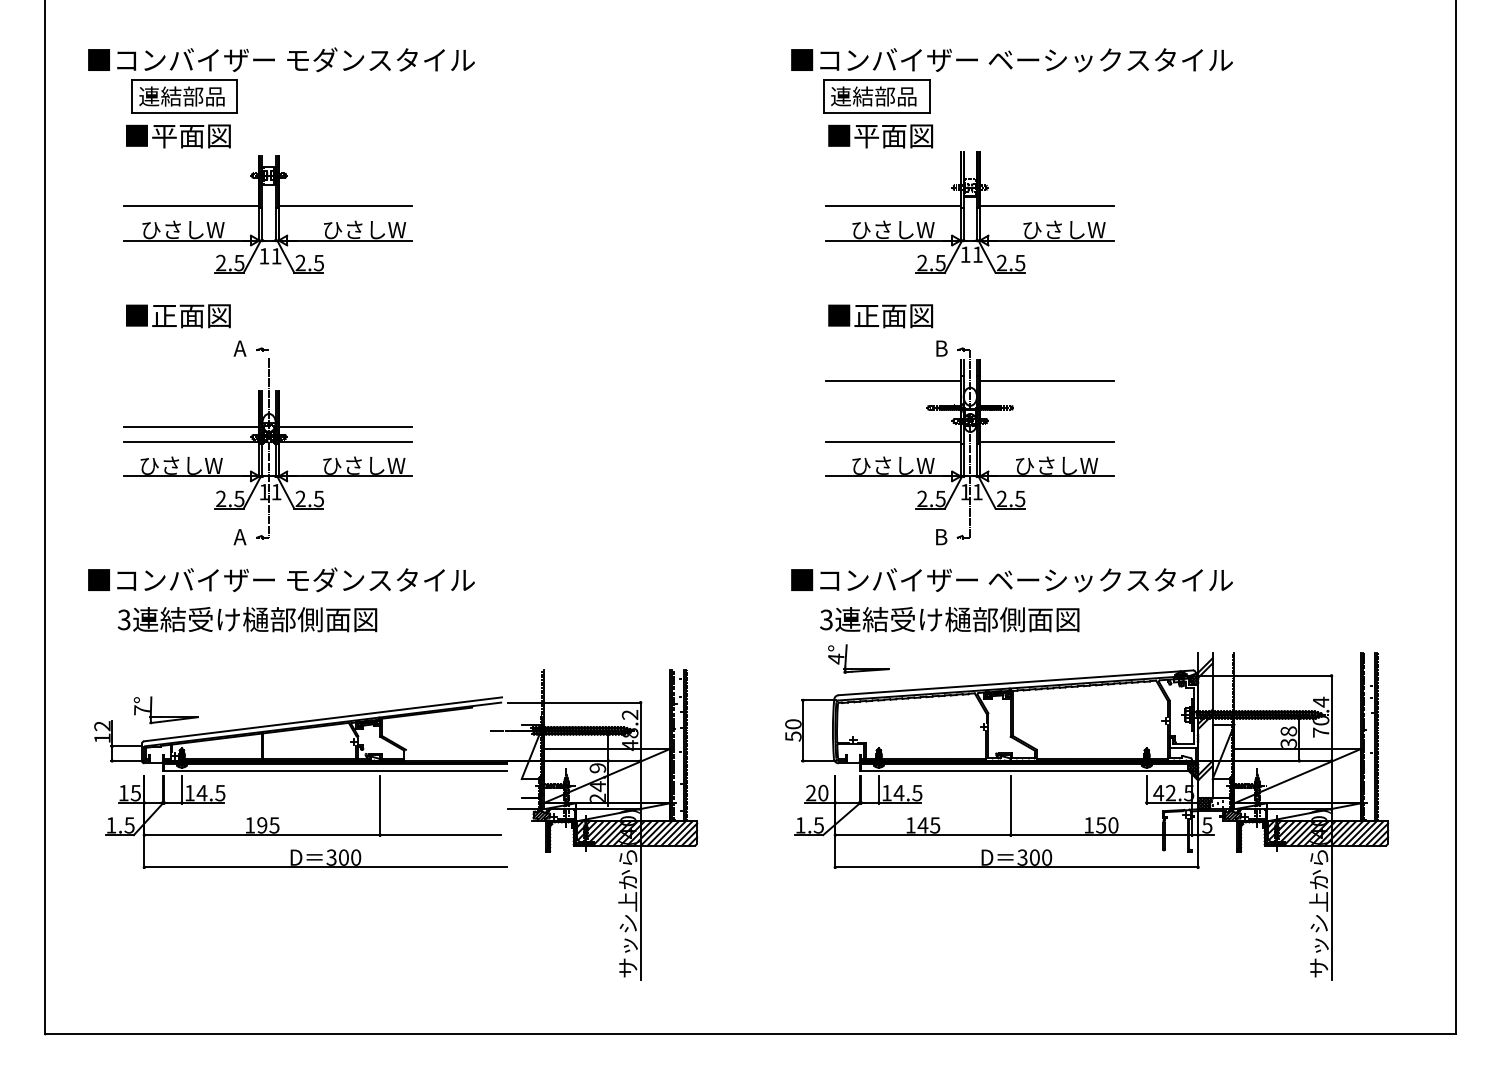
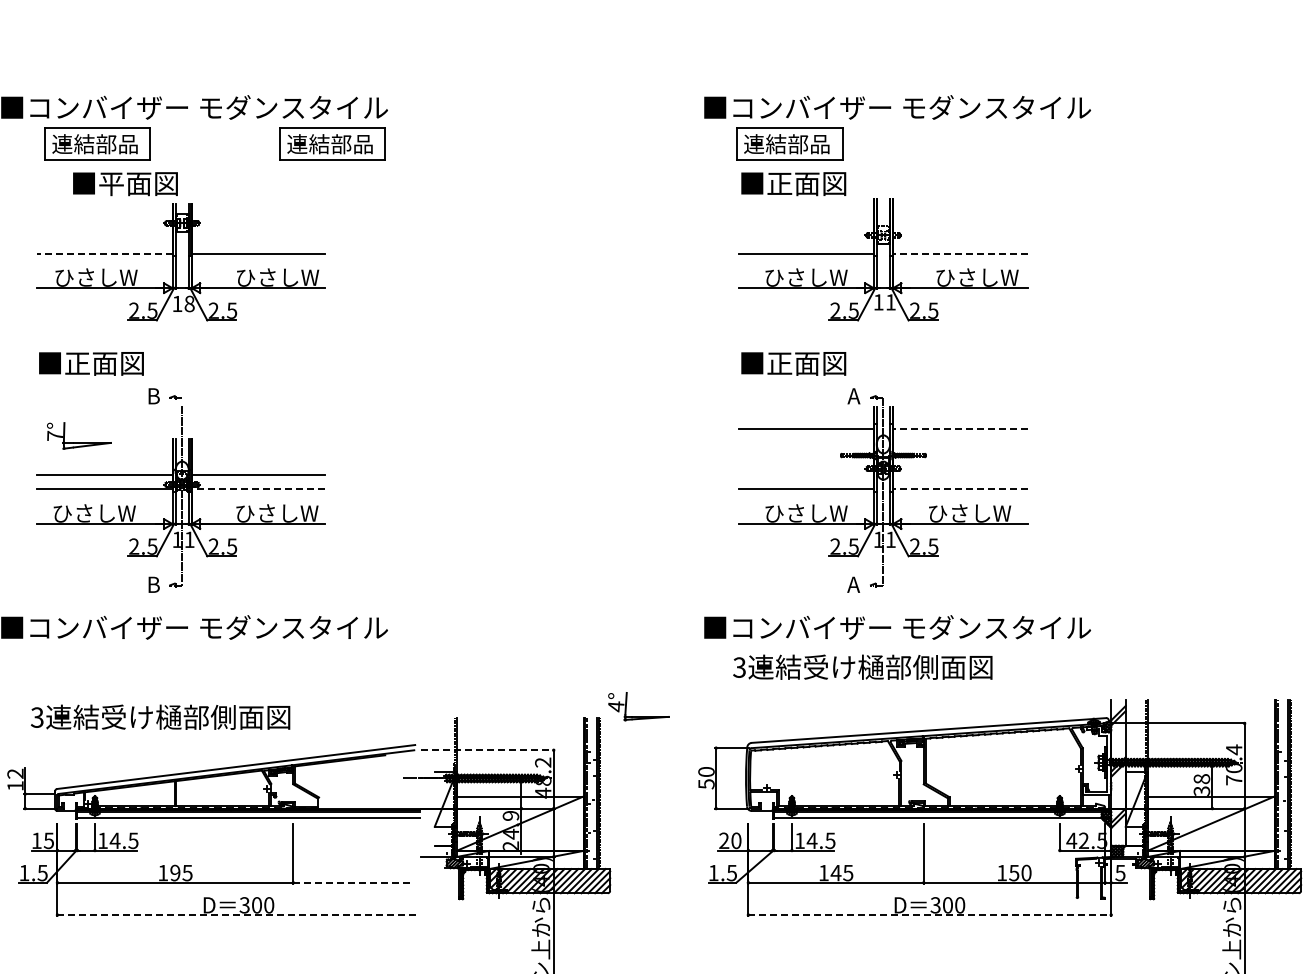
text: (1110, 59) -> (1023, 107), ■コンバイザー ベーシックスタイル -> ■コンバイザー モダンスタイル
part: (419, 96) -> (332, 144), added
text: (178, 136) -> (125, 184), moved
text: (866, 136) -> (779, 184), ■平面図 -> ■正面図
line: (191, 205) -> (104, 253), solid -> dashed
line: (1046, 205) -> (959, 253), solid -> dashed
text: (276, 256) -> (189, 304), 11 -> 18
text: (239, 348) -> (152, 396), A -> B
text: (940, 348) -> (853, 396), B -> A
line: (1046, 381) -> (959, 429), solid -> dashed
line: (345, 441) -> (258, 489), solid -> dashed
line: (1046, 441) -> (959, 489), solid -> dashed
text: (239, 537) -> (152, 585), A -> B
text: (940, 537) -> (853, 585), B -> A
text: (1110, 579) -> (1023, 627), ■コンバイザー ベーシックスタイル -> ■コンバイザー モダンスタイル
text: (247, 619) -> (160, 717), moved
part: (858, 668) -> (638, 716), moved
line: (574, 702) -> (487, 750), solid -> dashed
part: (165, 710) -> (78, 436), moved
line: (441, 835) -> (354, 883), solid -> dashed
line: (326, 867) -> (239, 915), solid -> dashed
line: (1017, 867) -> (930, 915), solid -> dashed

